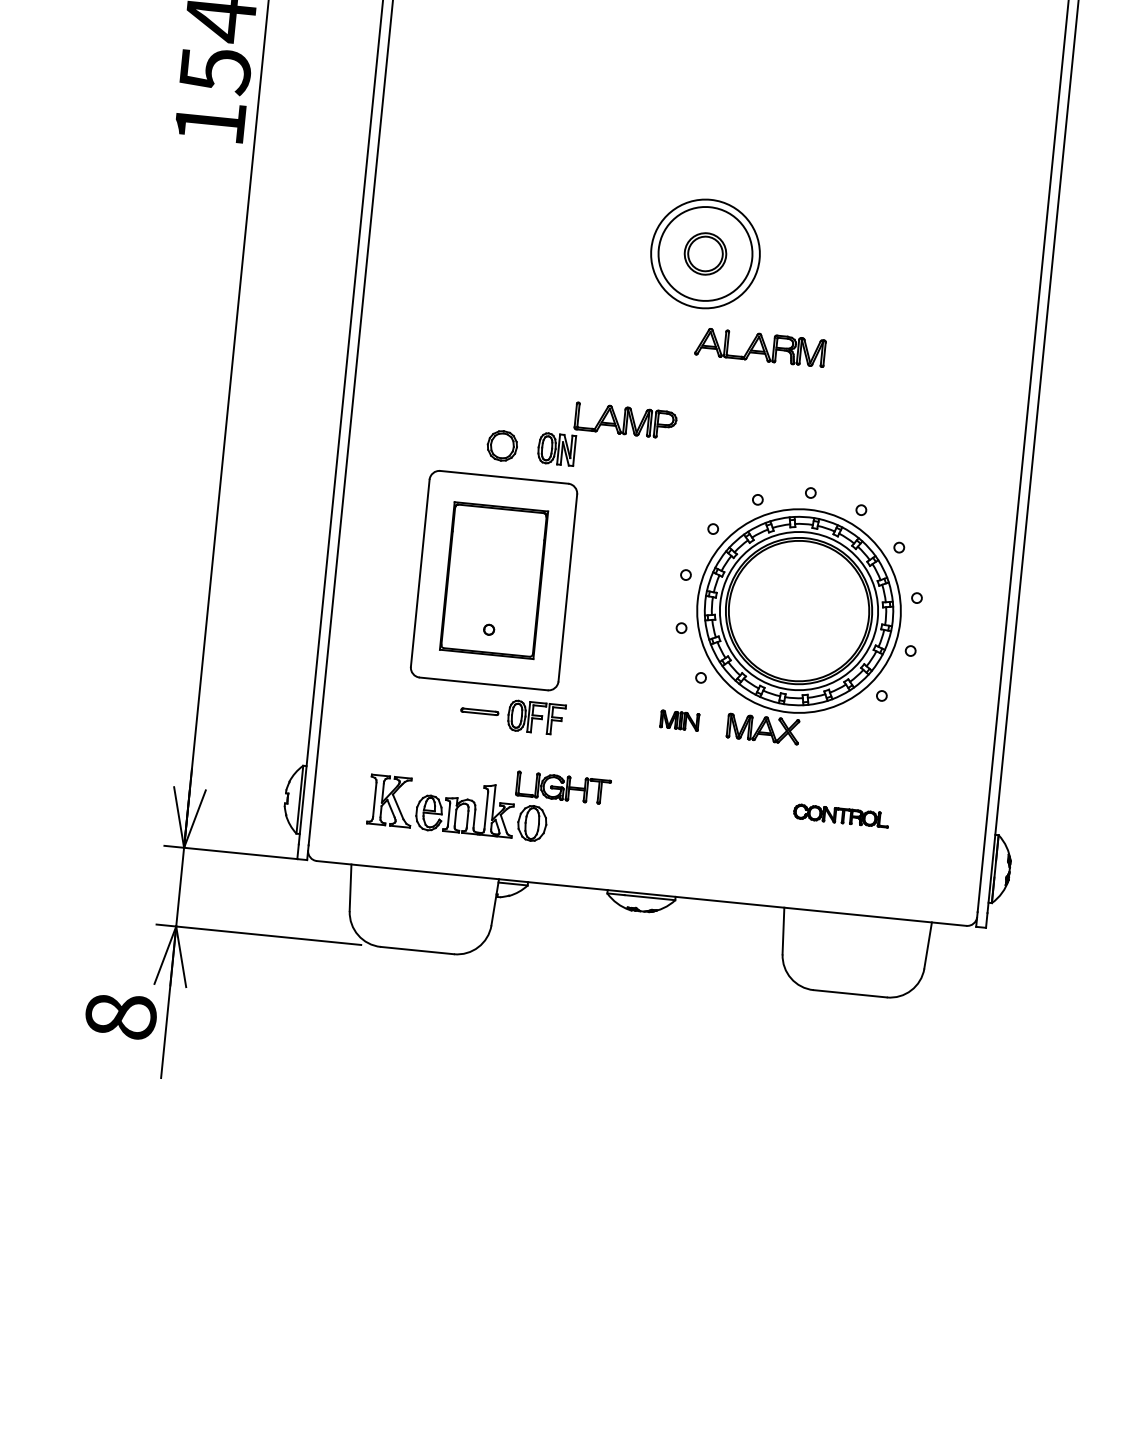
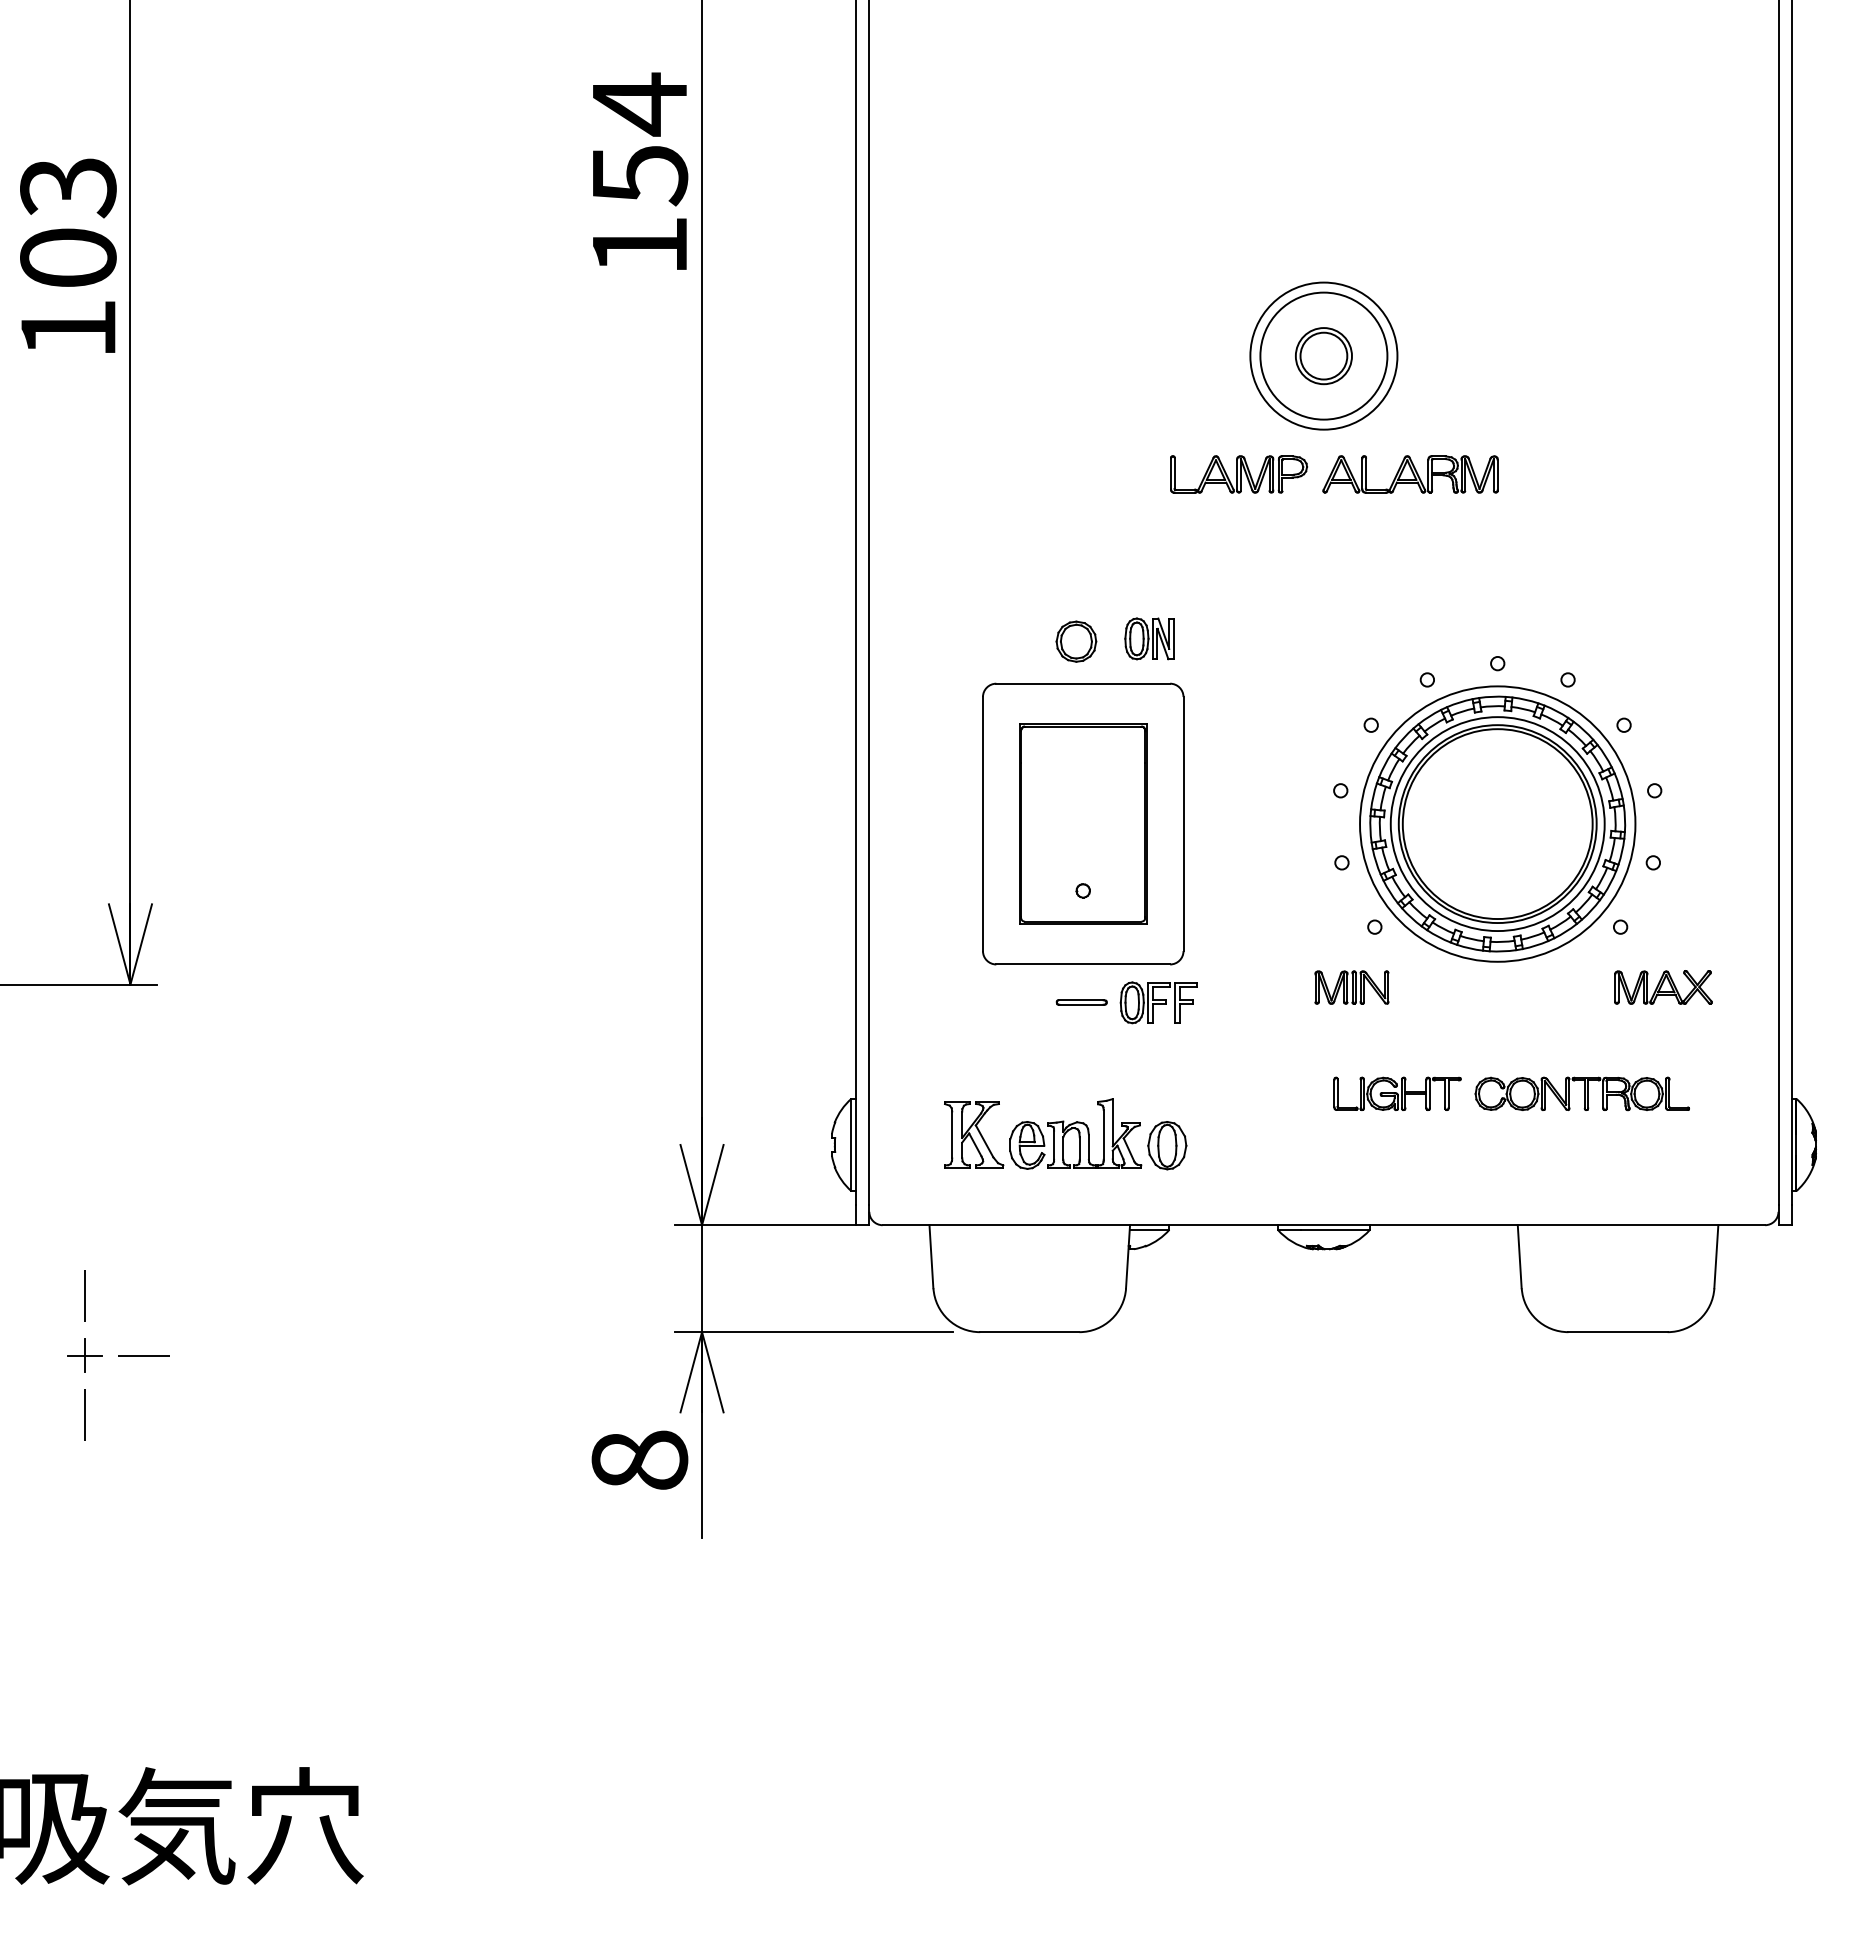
part: (626, 420) -> (1239, 474), moved
part: (679, 720) -> (1351, 987), size x1.43
part: (763, 728) -> (1663, 987), moved
part: (563, 787) -> (1397, 1093), moved
part: (840, 815) -> (1581, 1093), size x1.67

